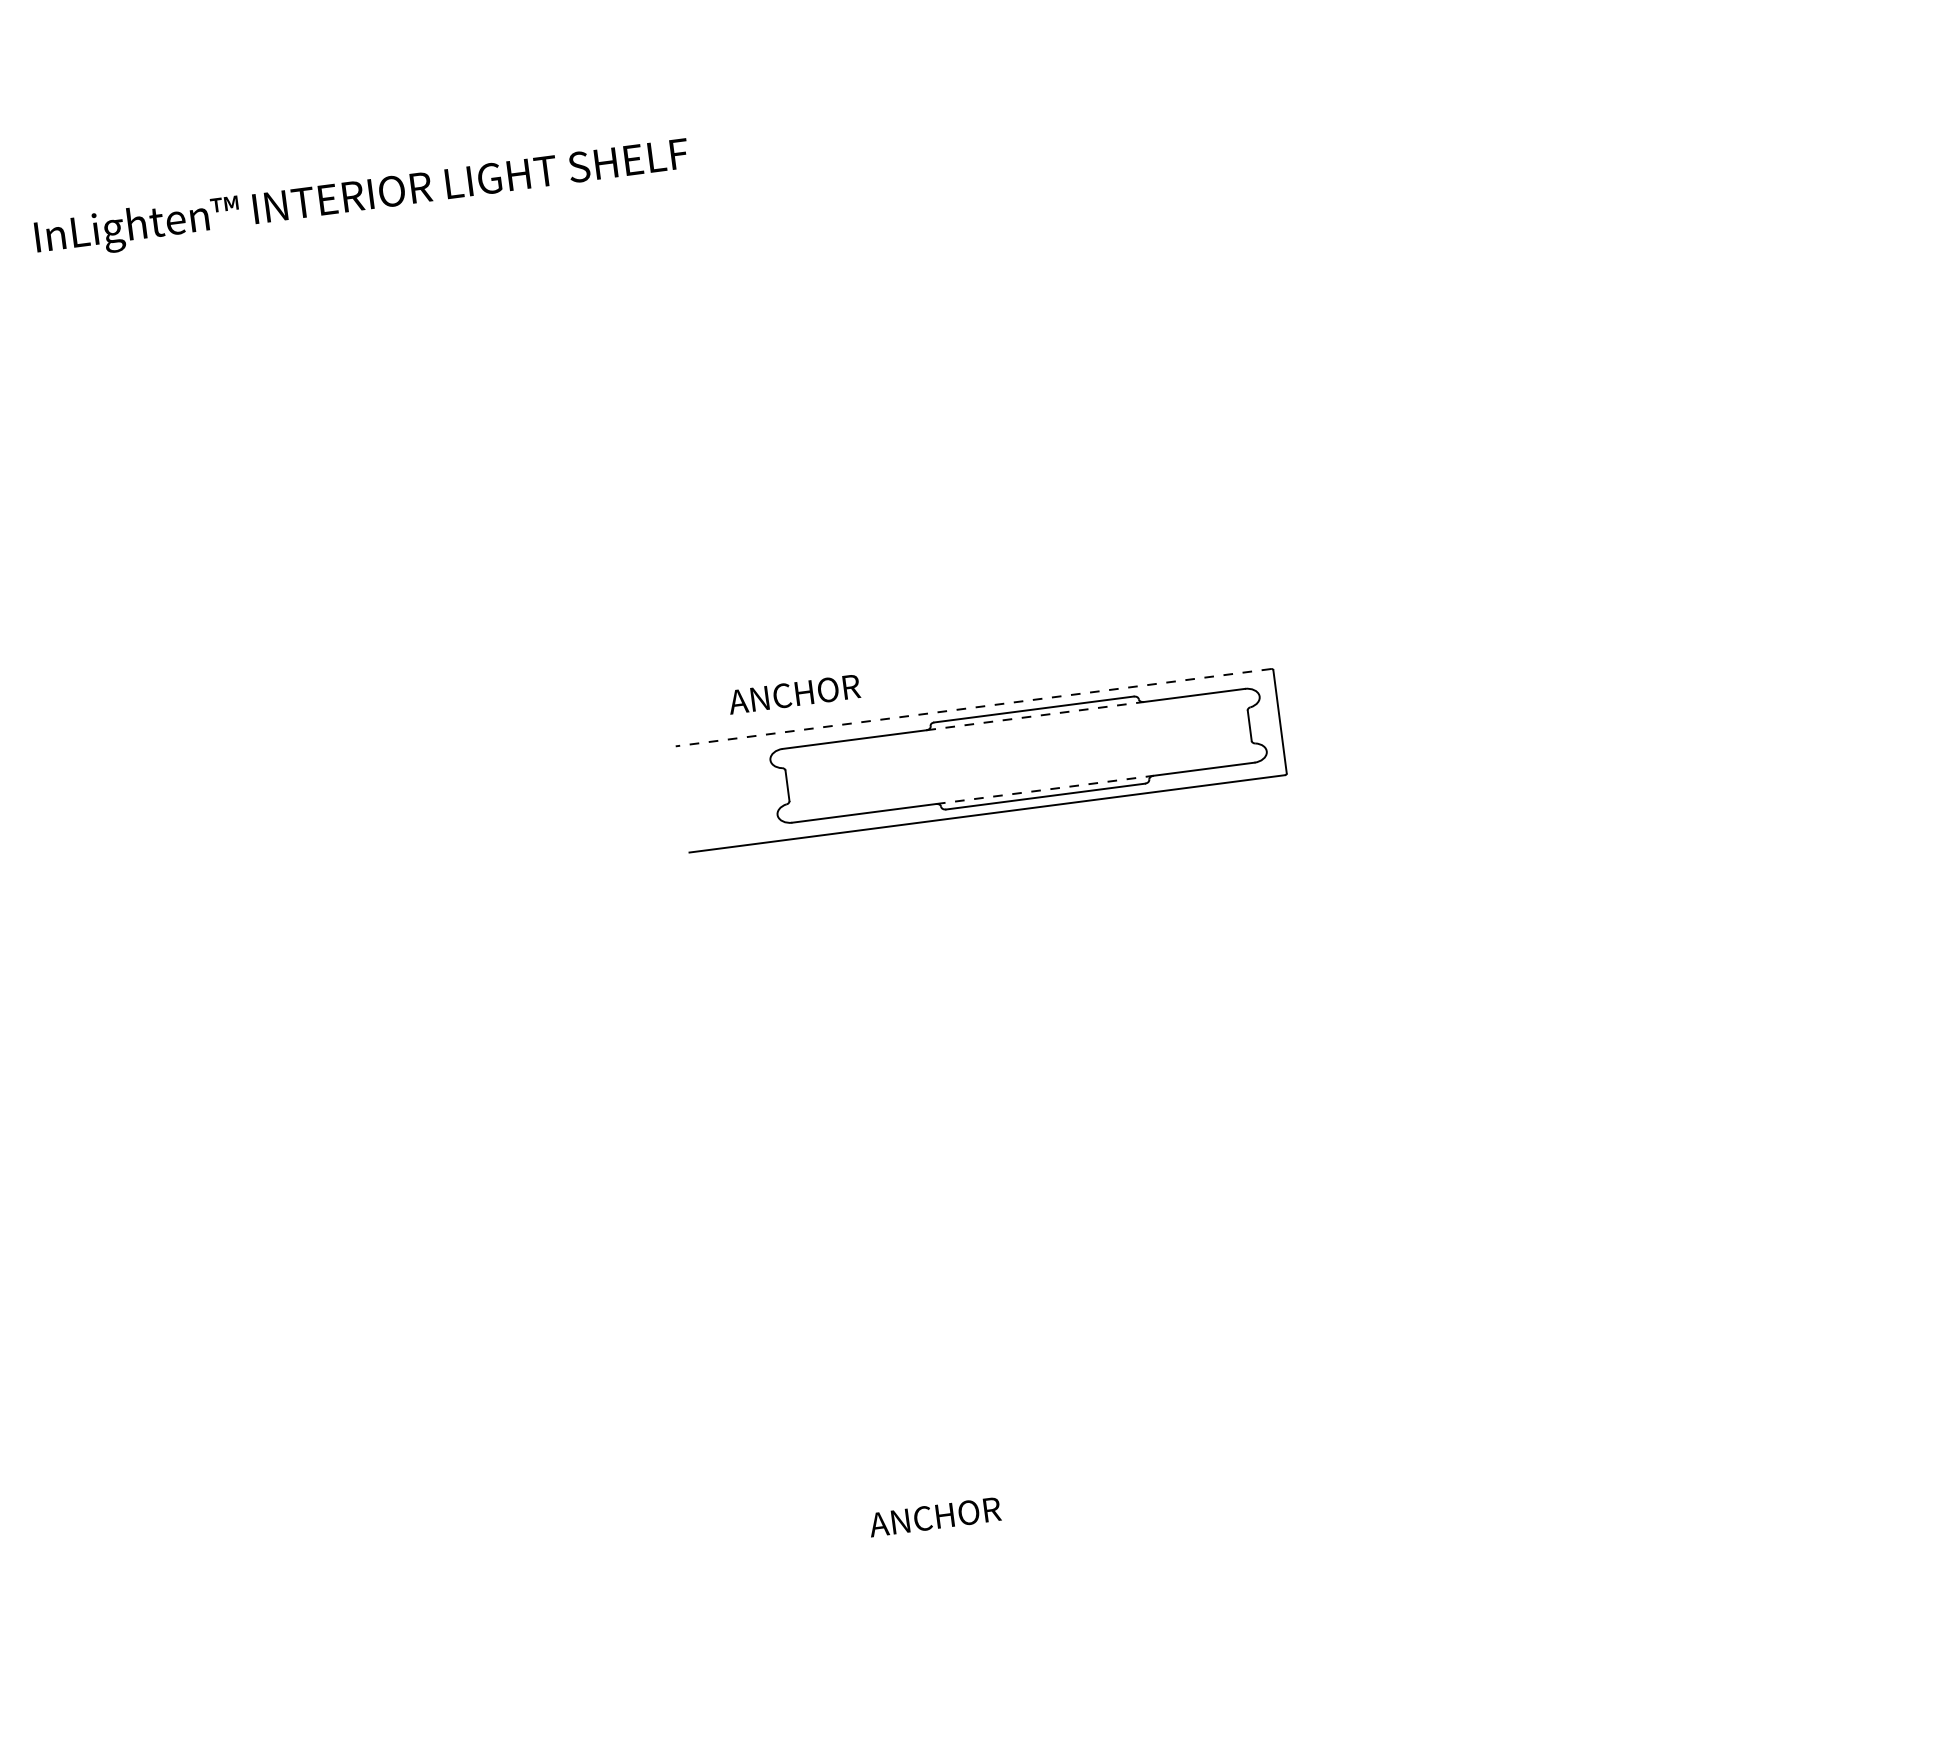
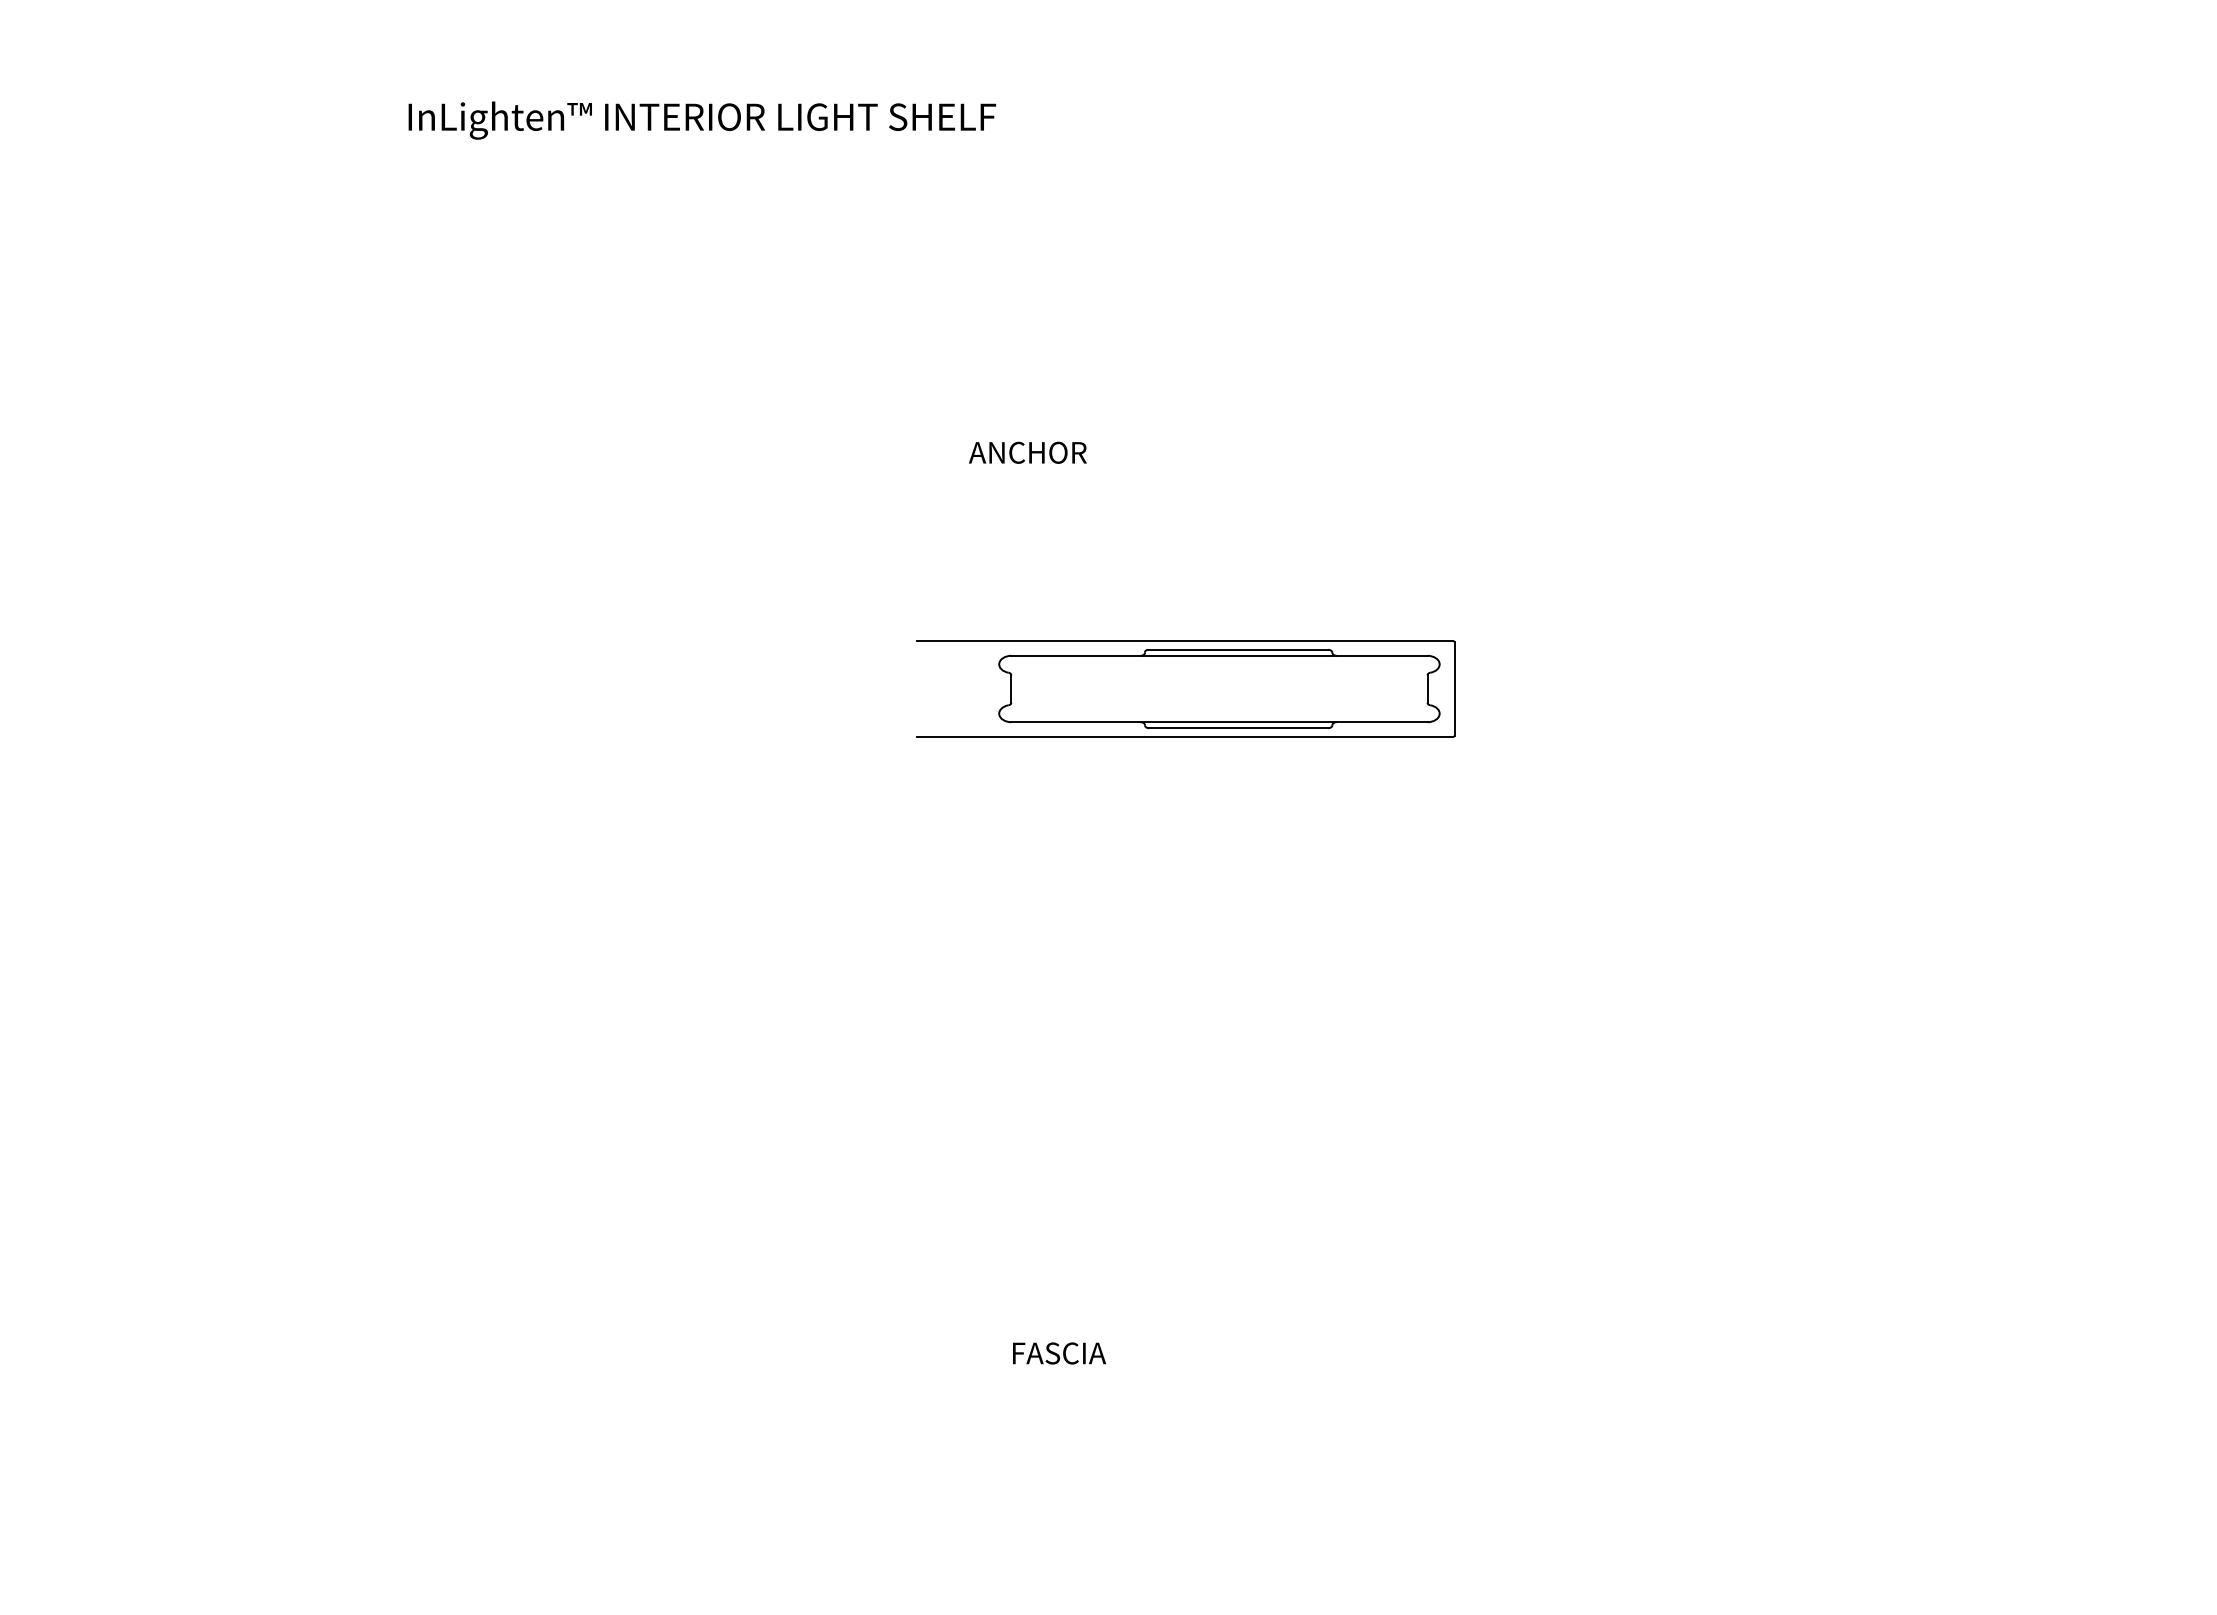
text: (793, 694) -> (1027, 452), moved
line: (972, 708) -> (1184, 641), dashed -> solid
line: (1034, 715) -> (1238, 655), dashed -> solid
line: (1044, 790) -> (1238, 722), dashed -> solid
text: (934, 1517) -> (1057, 1353), ANCHOR -> FASCIA

